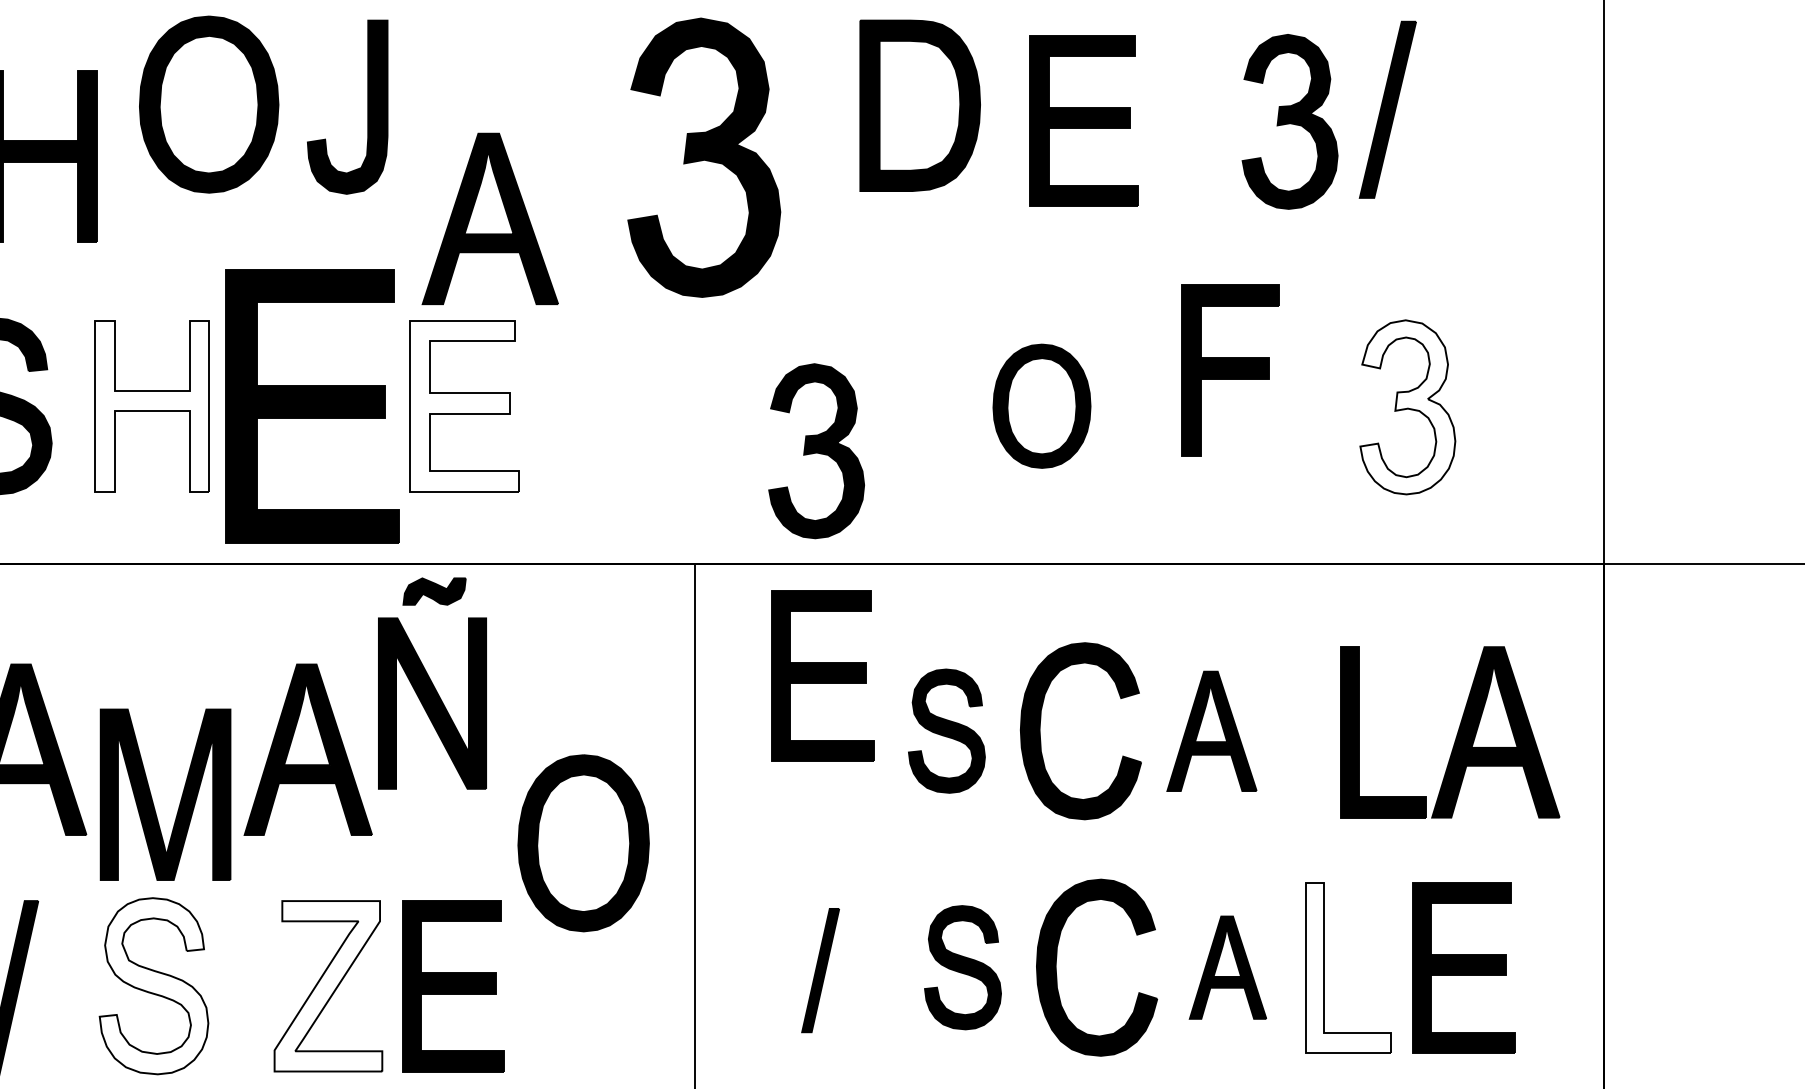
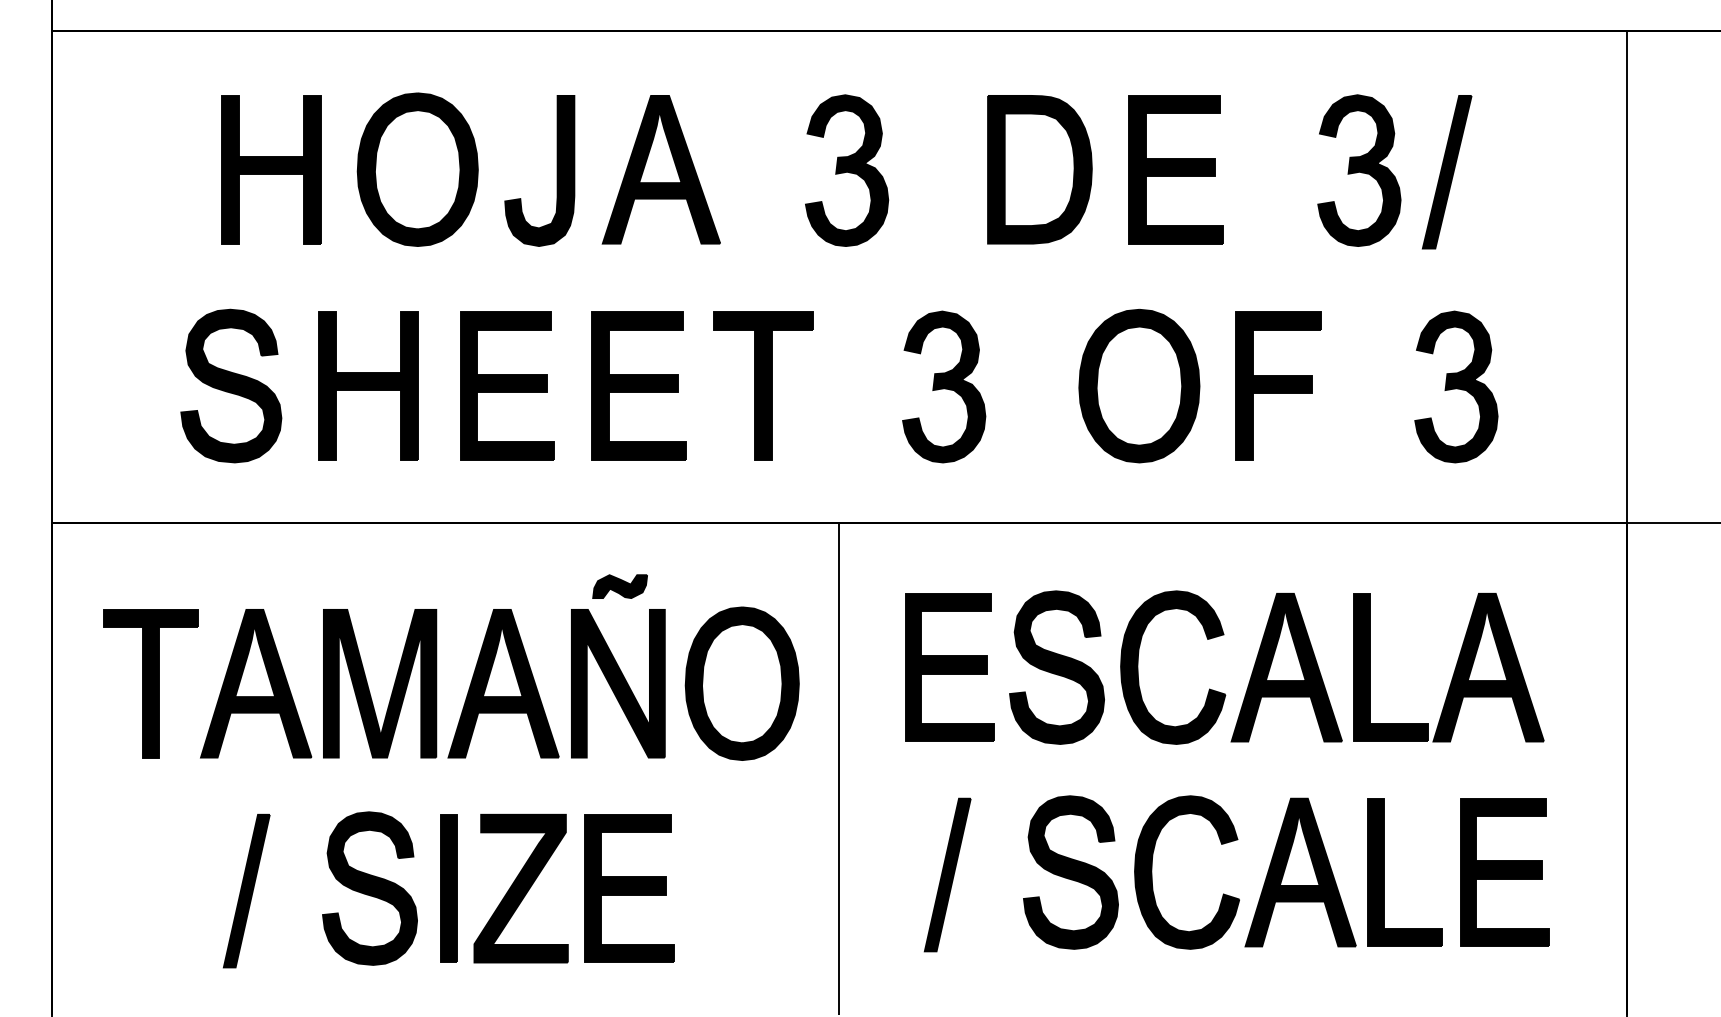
part: (208, 104) -> (417, 169), moved
part: (919, 105) -> (1039, 169), moved
part: (366, 106) -> (556, 170), moved
part: (1387, 110) -> (1446, 172), moved
part: (1083, 120) -> (1175, 169), moved
part: (1290, 121) -> (1359, 170), moved
part: (705, 157) -> (847, 170), size x0.62
part: (489, 218) -> (660, 169), moved
part: (1230, 369) -> (1278, 385), moved
fill: (152, 405) -> (368, 385), added
part: (312, 405) -> (507, 385), size x0.62
fill: (463, 405) -> (638, 385), added
part: (608, 405) -> (763, 385), added
part: (1042, 405) -> (1139, 385), size x1.43
fill: (1407, 406) -> (1456, 386), added
part: (817, 450) -> (944, 386), moved
part: (822, 675) -> (949, 667), moved
part: (432, 683) -> (618, 666), moved
part: (946, 731) -> (1056, 667), size x1.43
part: (1211, 731) -> (1286, 667), size x1.43
part: (1456, 734) -> (1454, 669), moved
part: (152, 795) -> (368, 684), moved
part: (582, 843) -> (741, 683), moved
part: (962, 967) -> (1070, 872), size x1.43
part: (1227, 967) -> (1300, 872), size x1.67
fill: (1349, 967) -> (1405, 872), added
part: (820, 969) -> (947, 874), size x1.43
fill: (154, 986) -> (370, 888), added
part: (244, 986) -> (448, 888), added
fill: (327, 986) -> (520, 888), added

